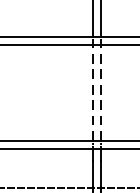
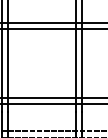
line: (92, 92) -> (76, 63), dashed -> solid
line: (101, 92) -> (82, 63), dashed -> solid

